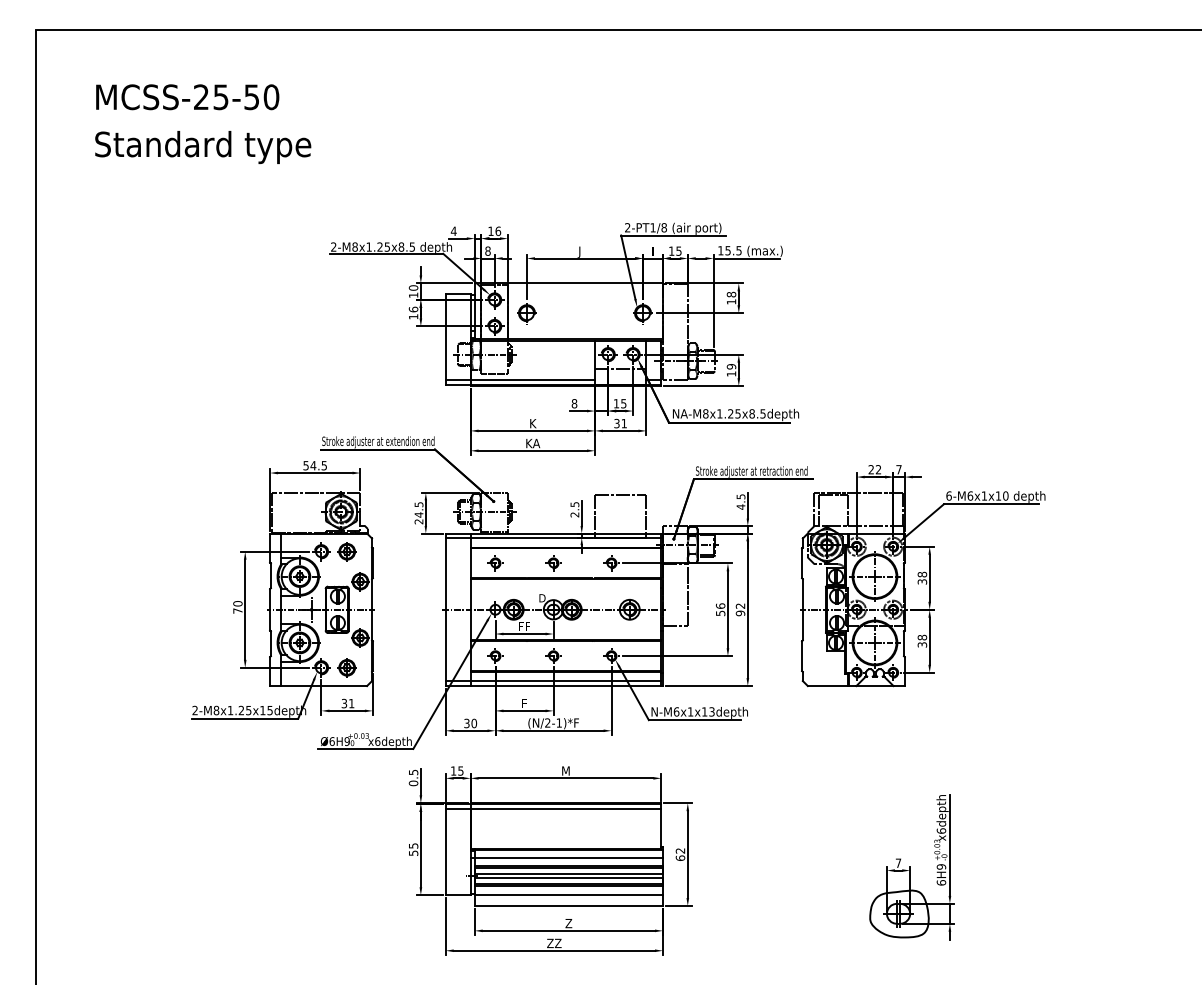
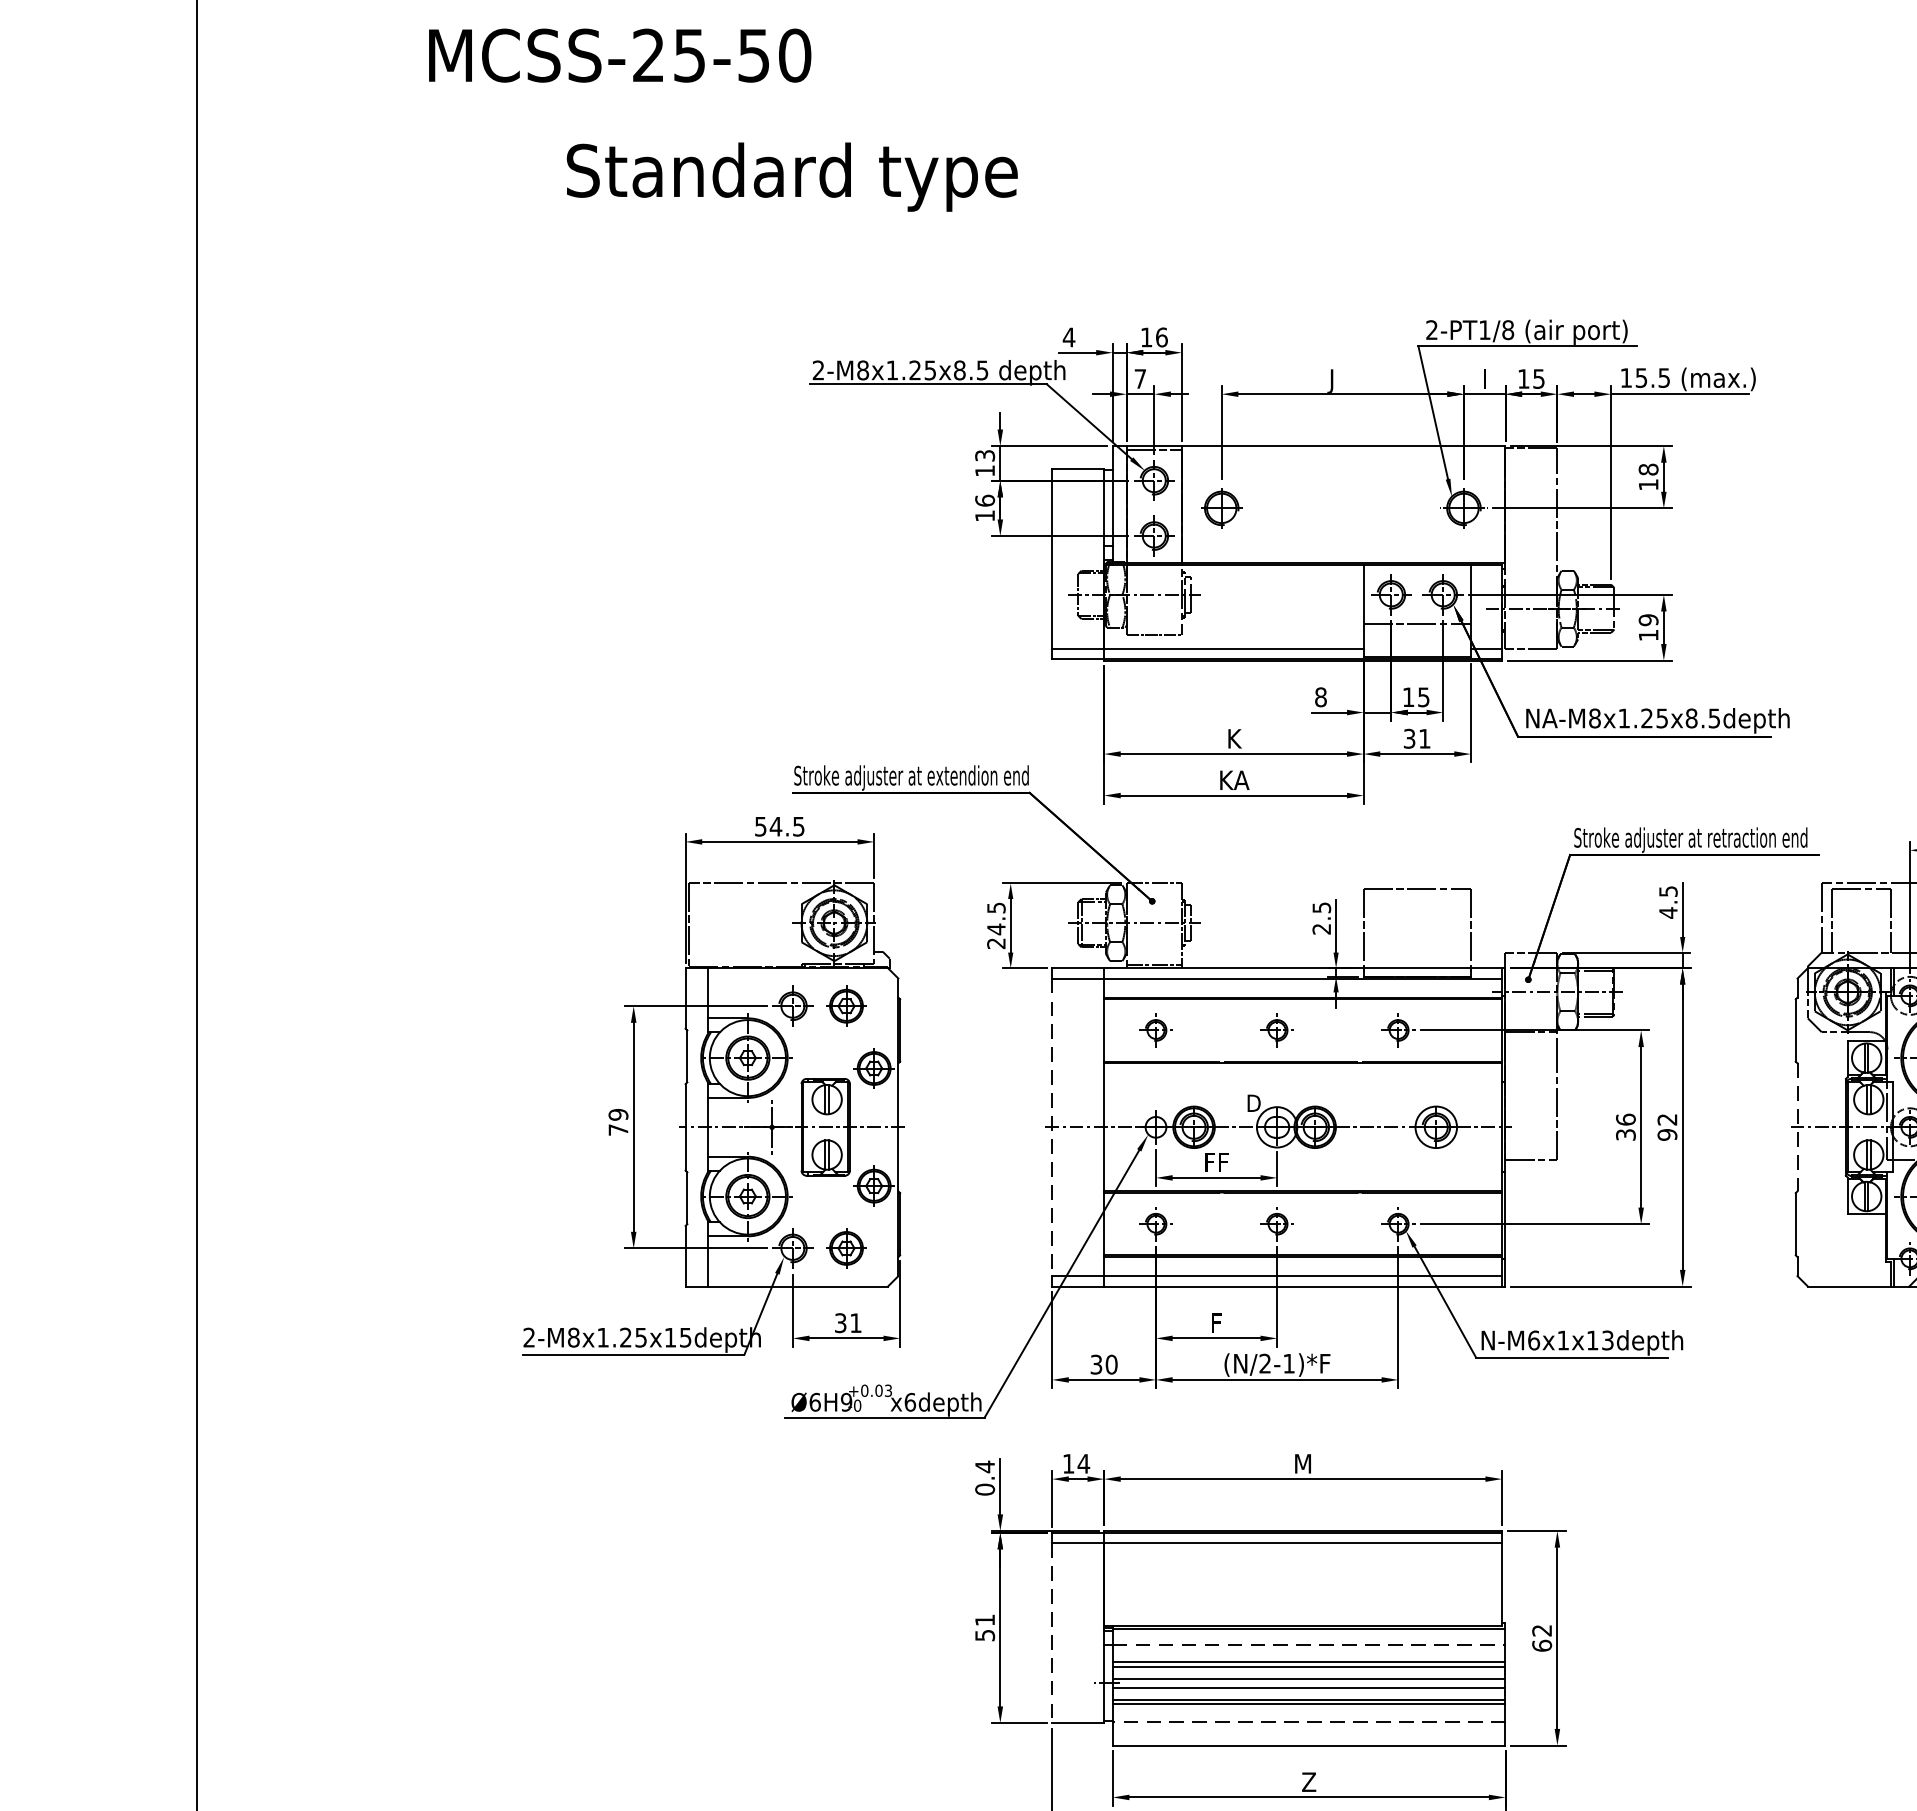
text: (187, 97) -> (619, 56), moved
text: (203, 147) -> (792, 177), moved
text: (487, 250) -> (1139, 377), 8 -> 7
text: (413, 287) -> (984, 454), 10 -> 13
text: (237, 603) -> (617, 1114), 70 -> 79
line: (802, 609) -> (1796, 1126), solid -> dashed
line: (445, 610) -> (1051, 1128), solid -> dashed
text: (719, 612) -> (1623, 1133), 56 -> 36
text: (460, 770) -> (1082, 1462), 15 -> 14
text: (413, 772) -> (984, 1466), 0.5 -> 0.4
text: (413, 845) -> (984, 1619), 55 -> 51
line: (445, 852) -> (1051, 1633), solid -> dashed
line: (569, 857) -> (1310, 1644), solid -> dashed
line: (568, 894) -> (1308, 1721), solid -> dashed

